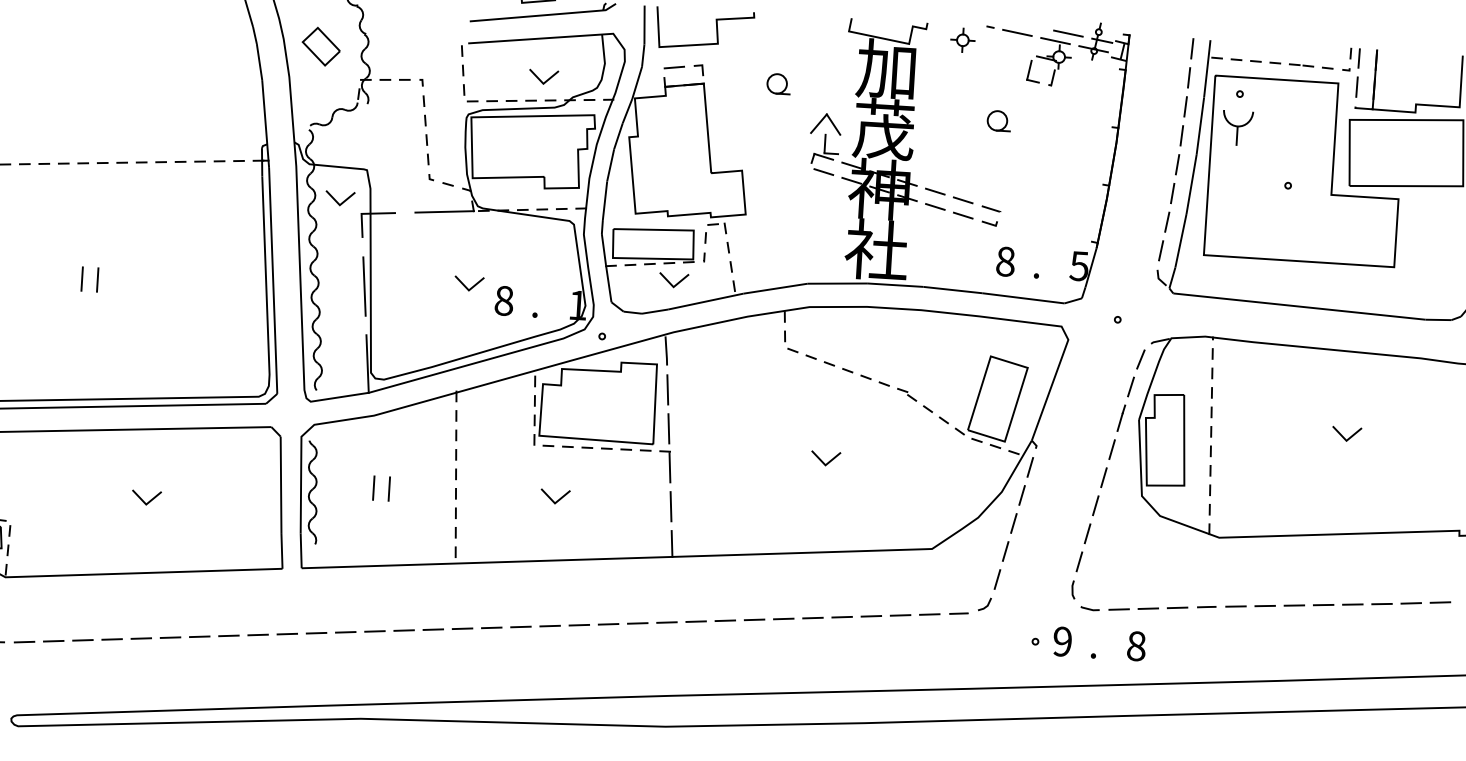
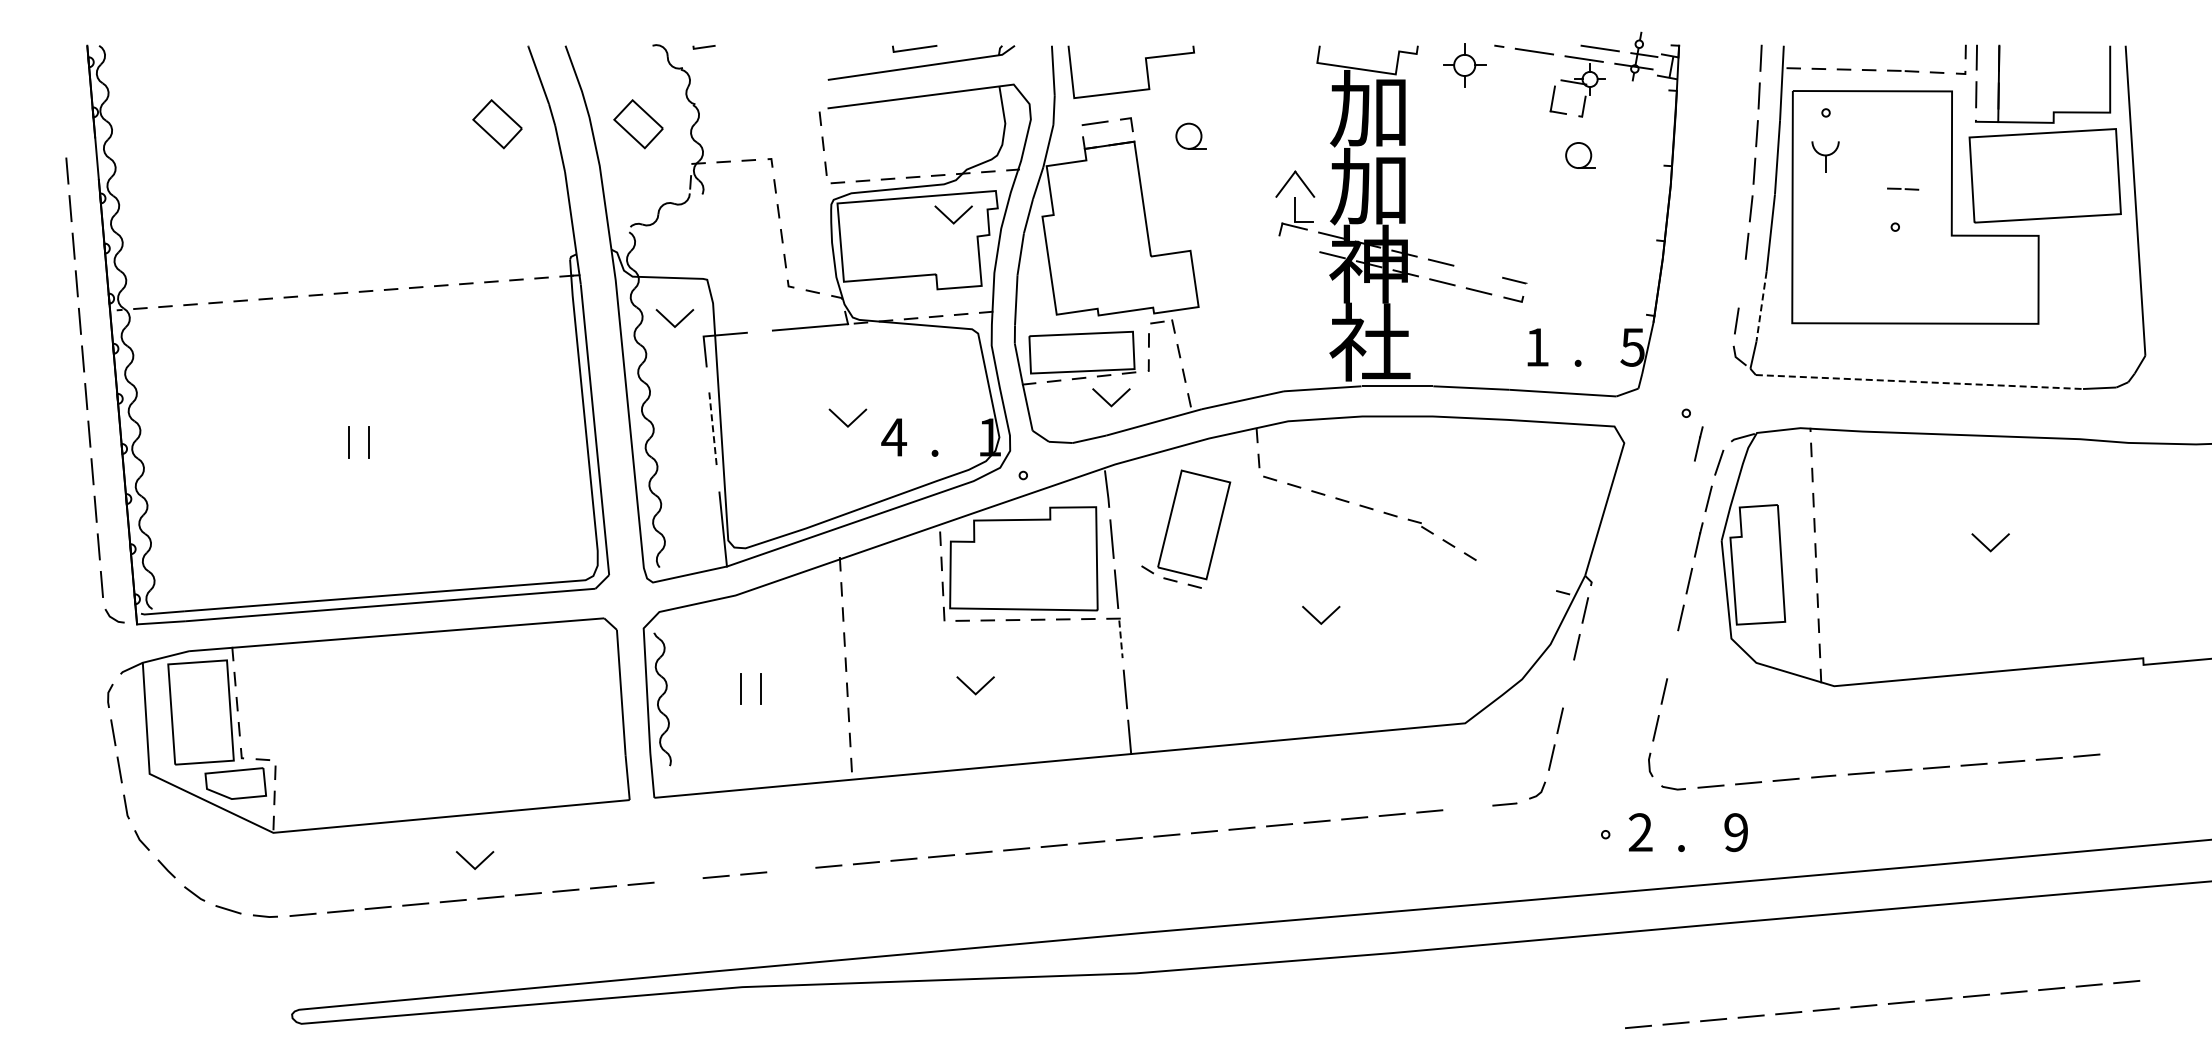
part: (212, 40) -> (497, 124), added
part: (962, 40) -> (1464, 65), size x1.4
line: (540, 79) -> (949, 218), moved
part: (778, 83) -> (1190, 135), moved
part: (998, 120) -> (1580, 155), moved
part: (1237, 127) -> (1825, 156), size x0.7
text: (883, 128) -> (1369, 185), 茂 -> 加
line: (1297, 156) -> (1904, 188), added
line: (823, 172) -> (1295, 246), removed
line: (962, 200) -> (1477, 271), removed
line: (1167, 222) -> (1742, 283), removed
line: (1180, 241) -> (1761, 307), solid -> dashed
text: (1005, 261) -> (1537, 347), 8 -> 1
line: (364, 286) -> (713, 429), solid -> dashed
text: (504, 301) -> (894, 437), 8 -> 4
line: (1299, 306) -> (1919, 382), solid -> dashed
line: (1125, 343) -> (1698, 443), added
part: (991, 401) -> (1186, 528), moved
line: (669, 467) -> (1120, 639), solid -> dashed
line: (142, 500) -> (470, 863), moved
line: (1095, 505) -> (1672, 654), removed
line: (1013, 523) -> (1568, 683), removed
line: (1440, 602) -> (2124, 752), removed
line: (929, 614) -> (1466, 807), removed
line: (403, 630) -> (790, 869), removed
line: (316, 633) -> (678, 880), removed
text: (1062, 641) -> (1640, 832), 9 -> 2
text: (1136, 646) -> (1736, 832), 8 -> 9

